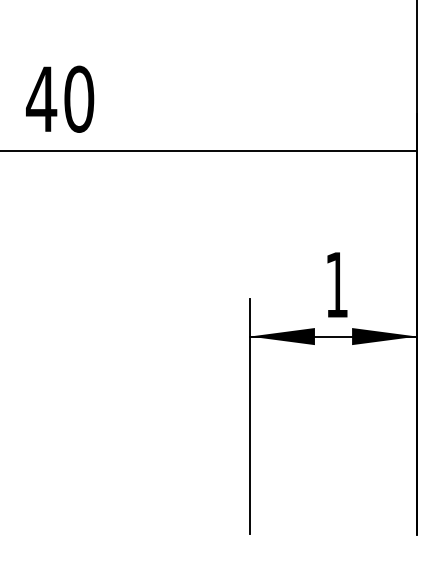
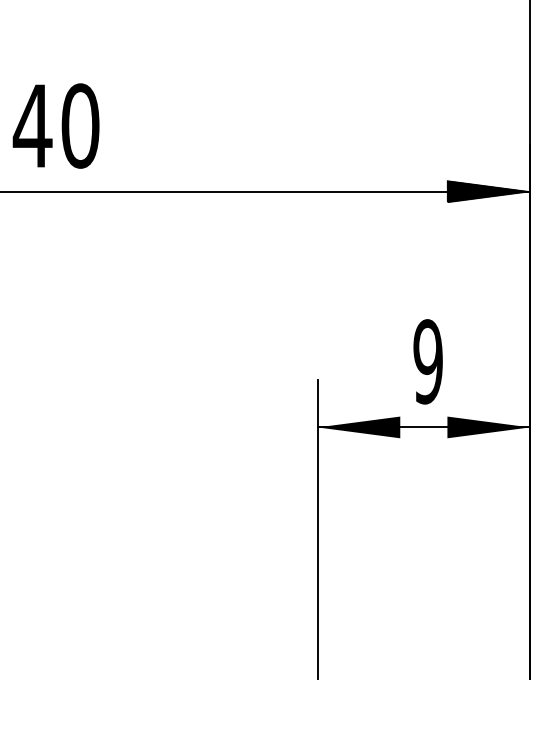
text: (60, 98) -> (56, 125), moved
hatch: (384, 150) -> (488, 191), added
text: (336, 284) -> (427, 361), 1 -> 9

